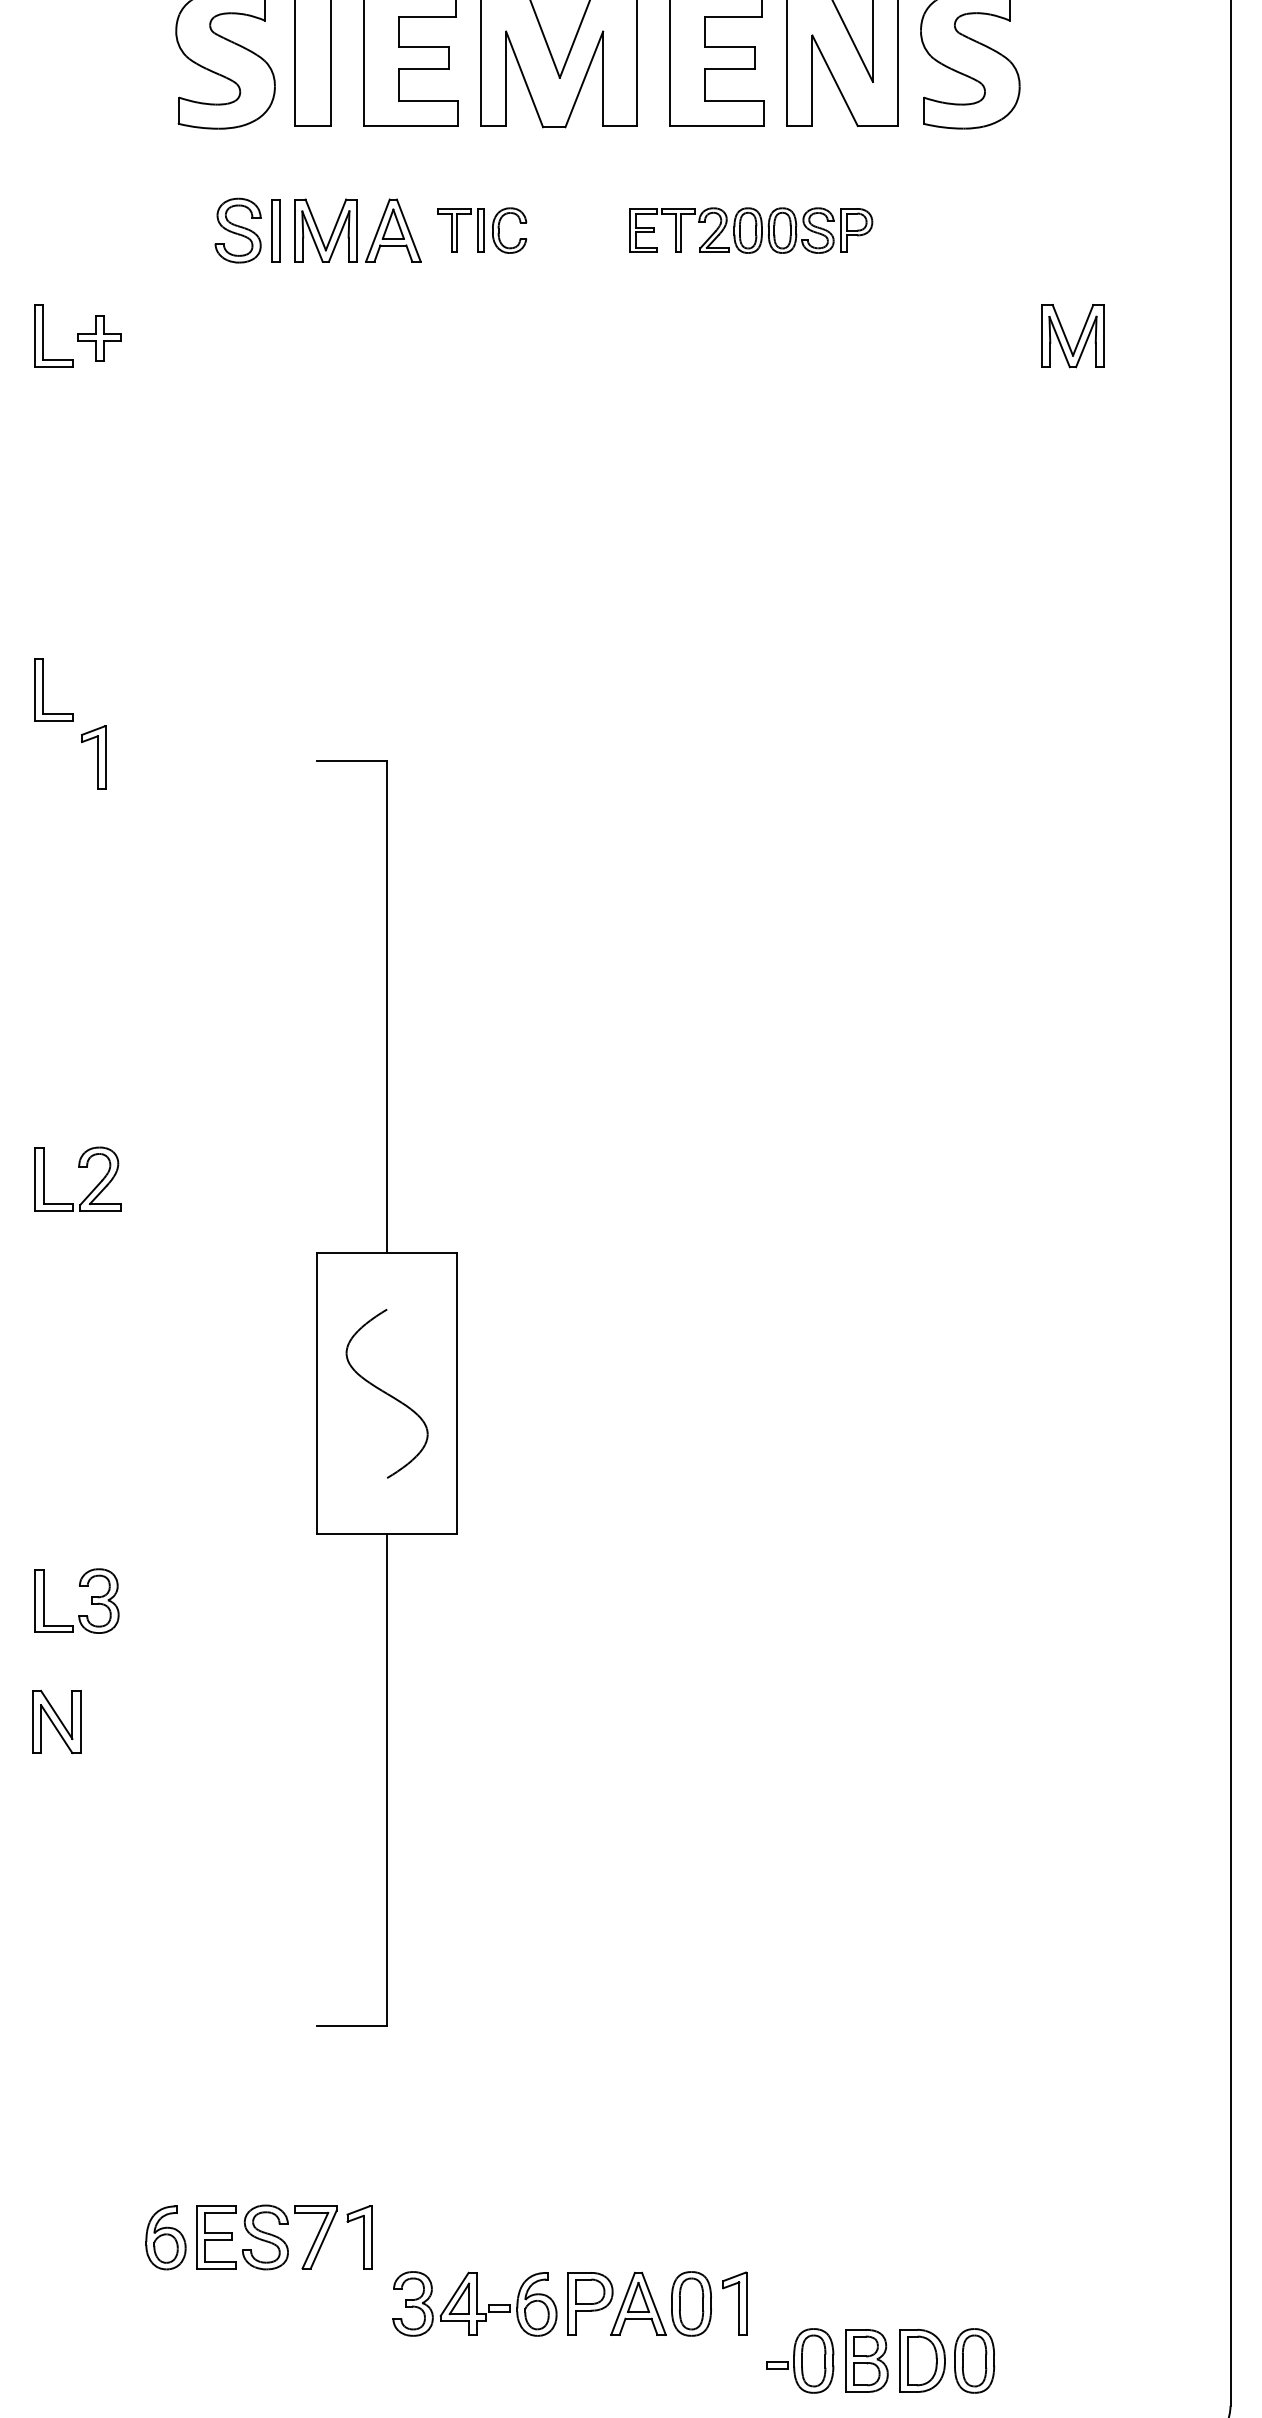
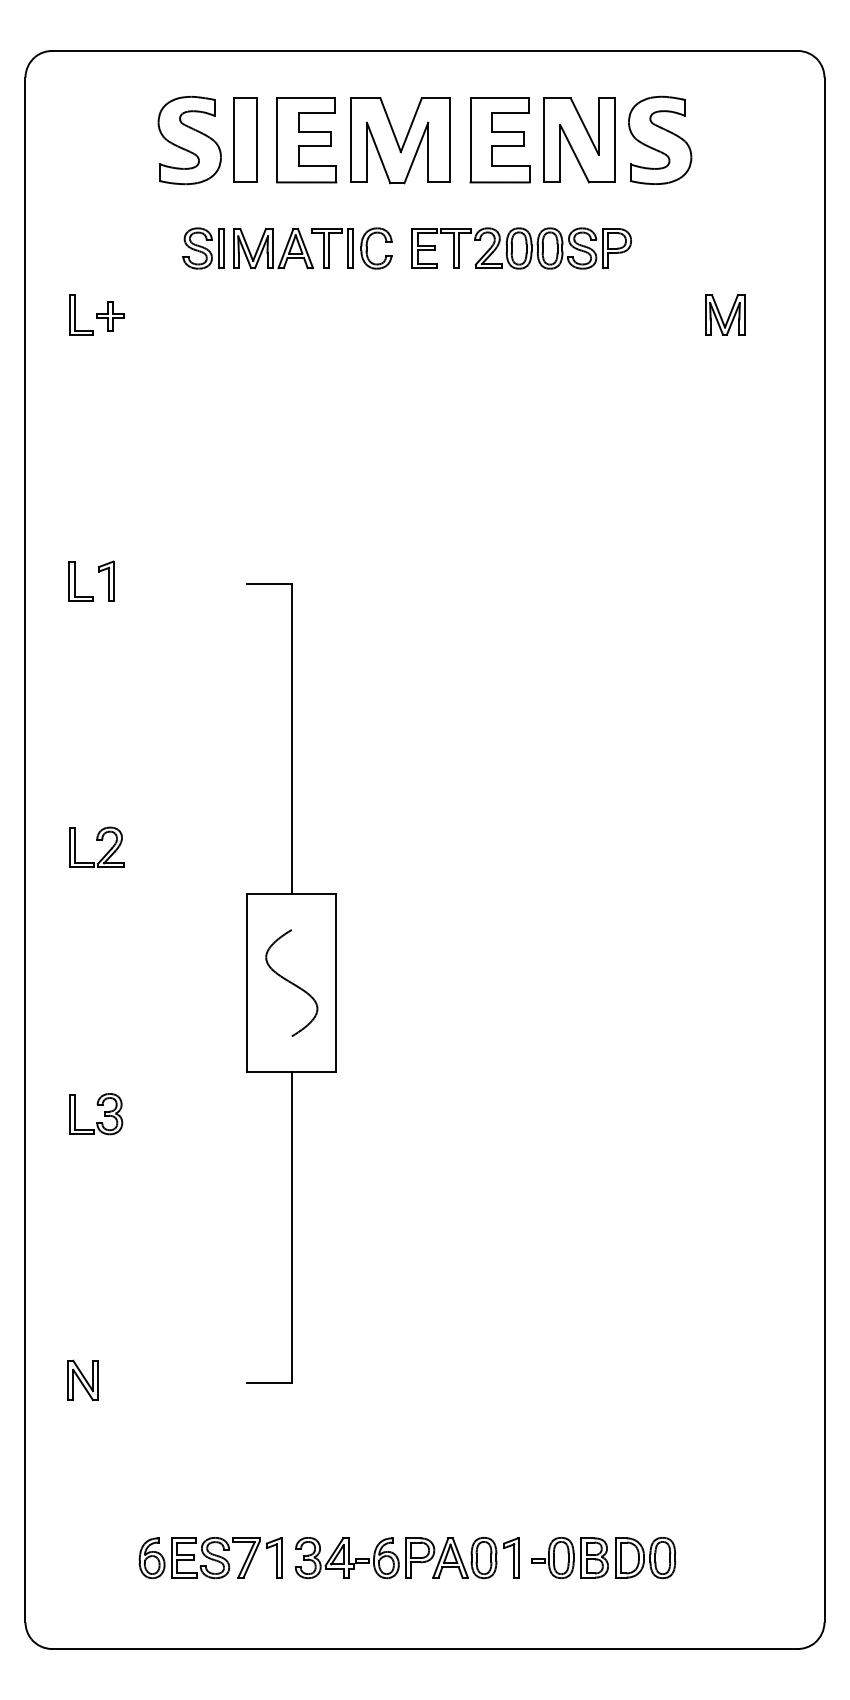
part: (481, 230) -> (351, 248), size x1.43
part: (750, 230) -> (521, 248), size x1.43
part: (52, 689) -> (80, 581), moved
part: (55, 1722) -> (82, 1380), moved
part: (258, 2238) -> (210, 1558), moved
part: (880, 2360) -> (603, 1557), moved

